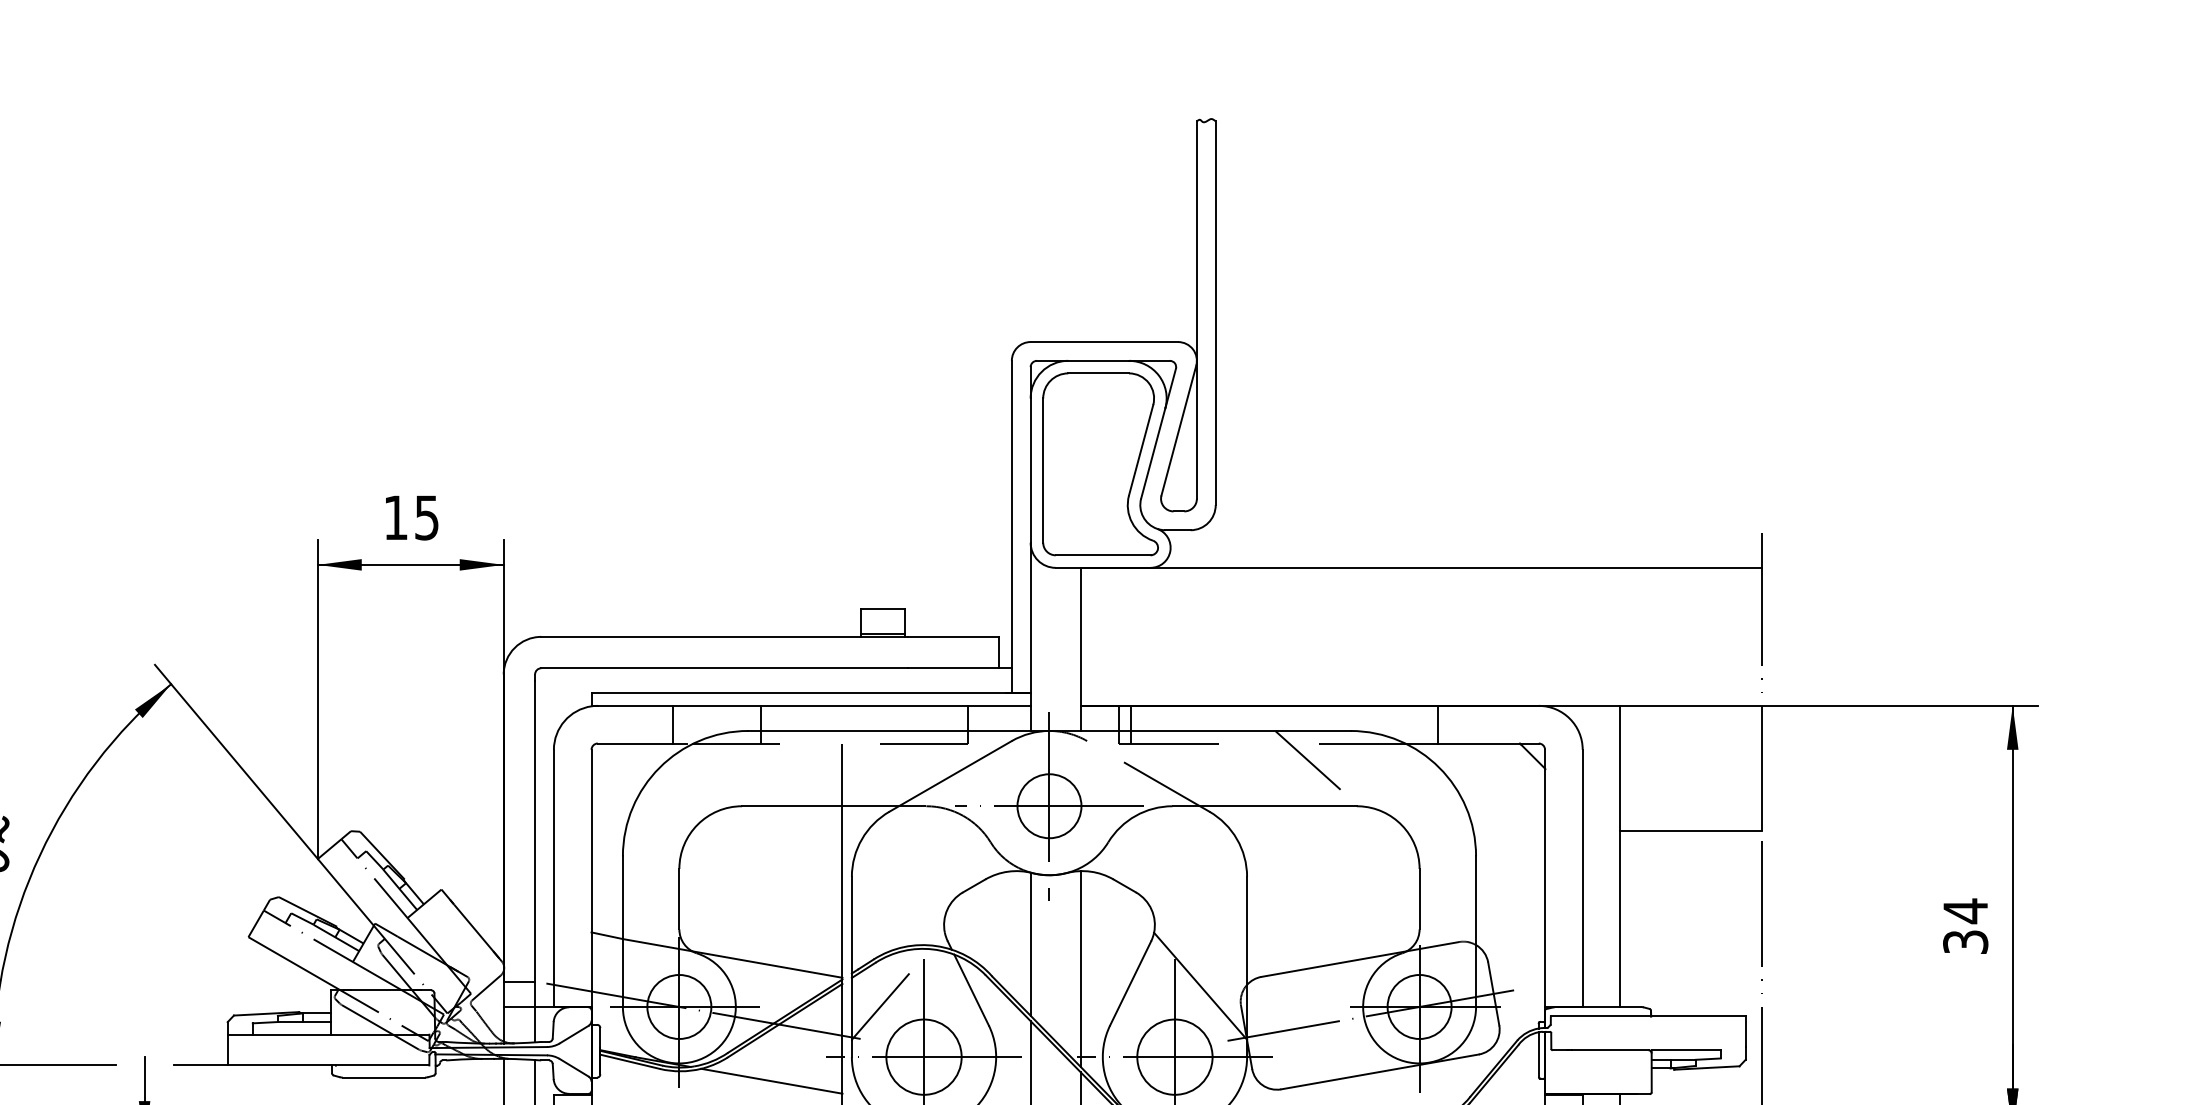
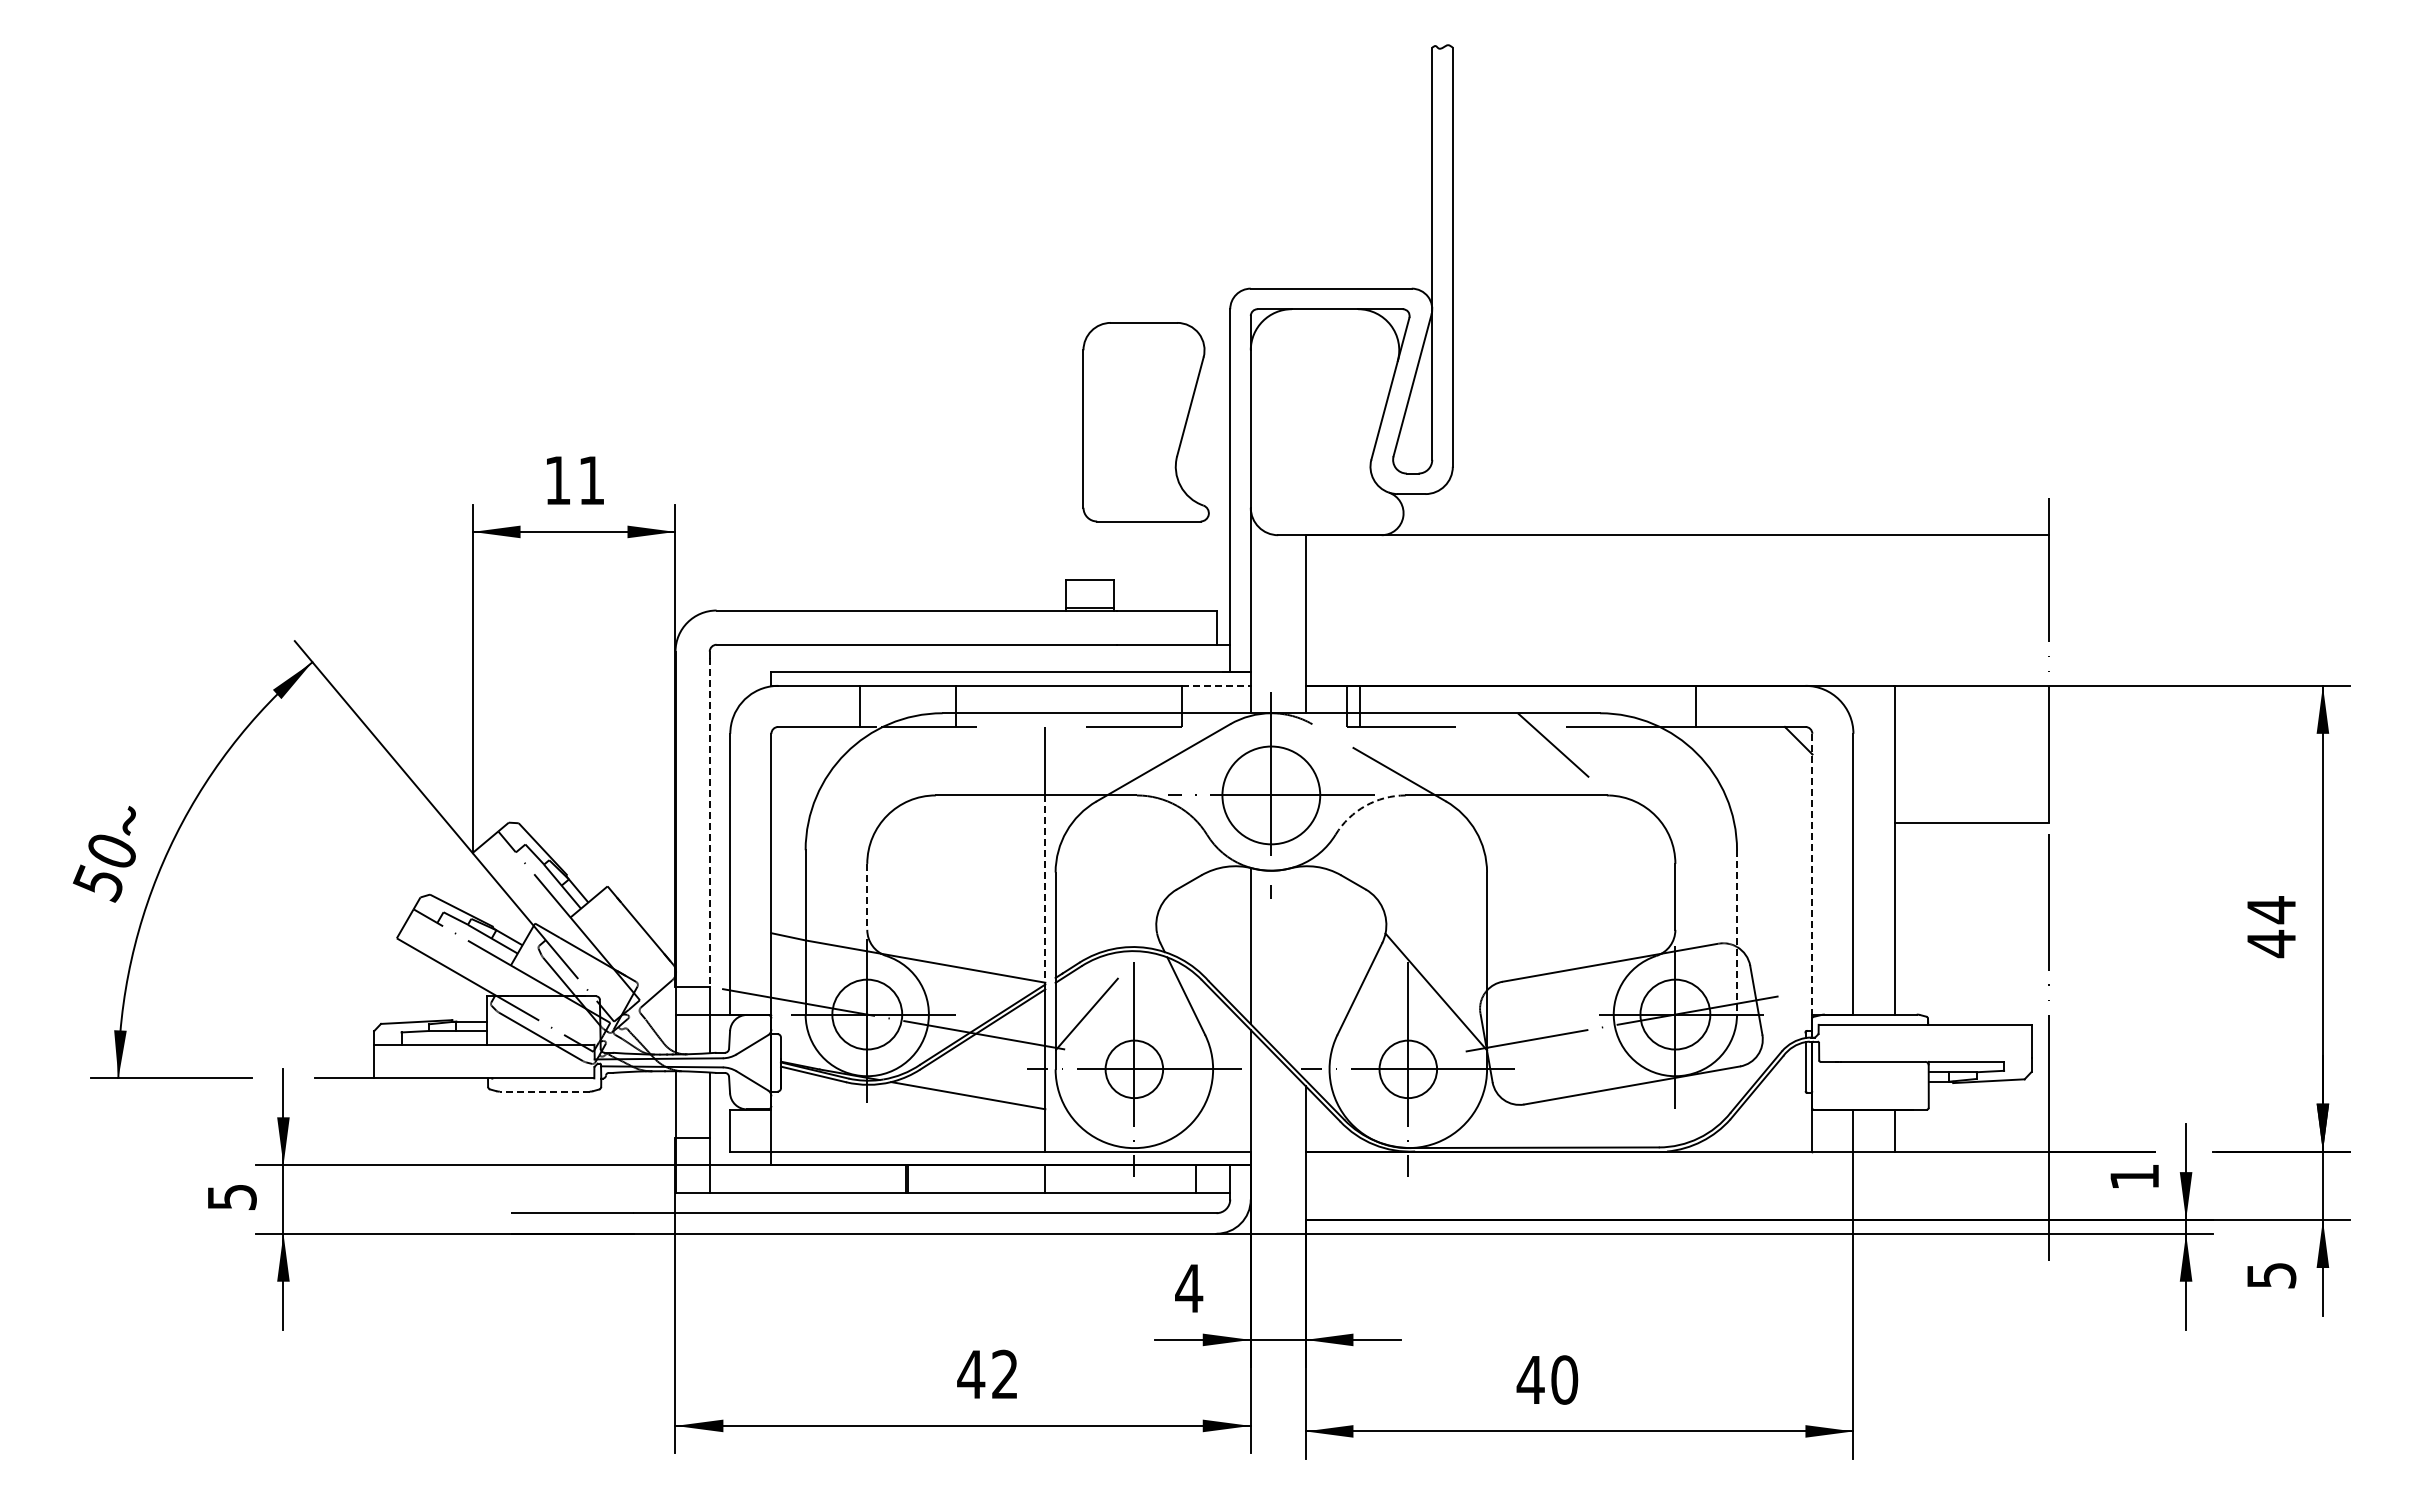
part: (1100, 464) -> (1145, 422), moved
text: (426, 517) -> (591, 480), 15 -> 11
line: (1000, 705) -> (1217, 685), solid -> dashed
circle: (1049, 806) -> (1271, 795), size x1.4
arc: (1135, 815) -> (1365, 805), solid -> dashed
line: (534, 831) -> (709, 823), solid -> dashed
line: (1545, 878) -> (1812, 874), solid -> dashed
line: (842, 892) -> (1045, 889), solid -> dashed
line: (679, 898) -> (867, 896), solid -> dashed
line: (1476, 931) -> (1737, 932), solid -> dashed
text: (1965, 941) -> (2271, 943), 34 -> 44
line: (1080, 969) -> (1305, 973), removed
circle: (924, 1057) -> (1134, 1069), size x0.7
circle: (1175, 1057) -> (1408, 1069), size x0.7
line: (383, 1077) -> (544, 1091), solid -> dashed

